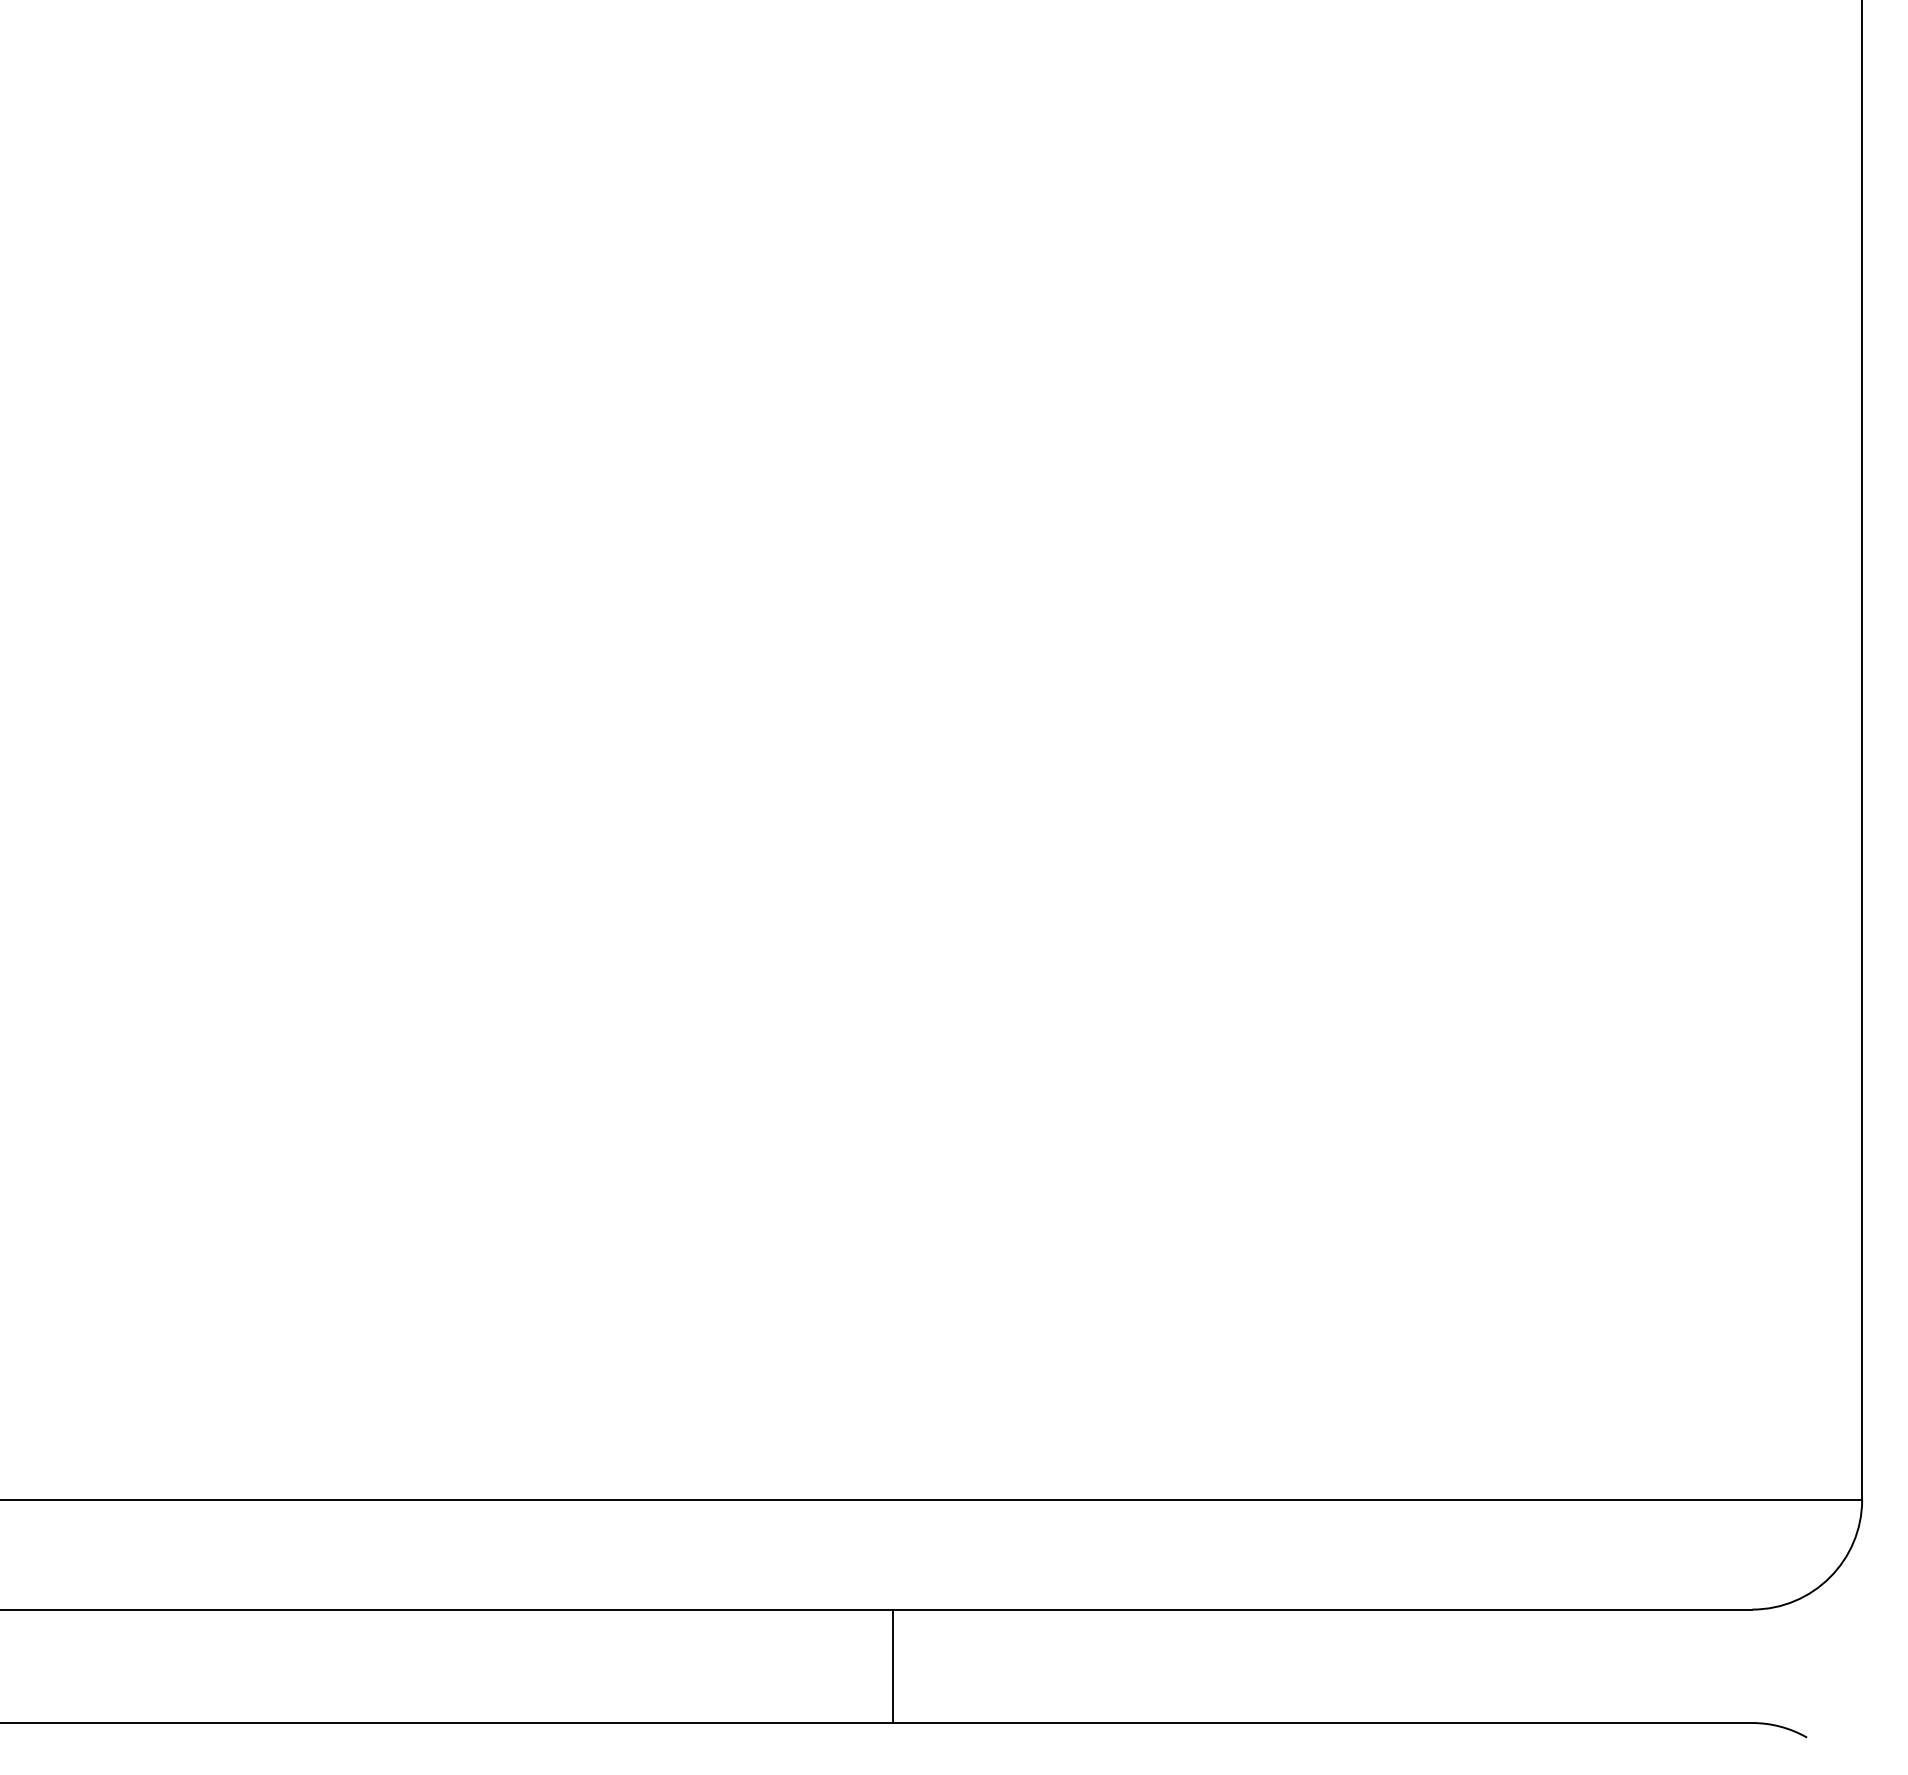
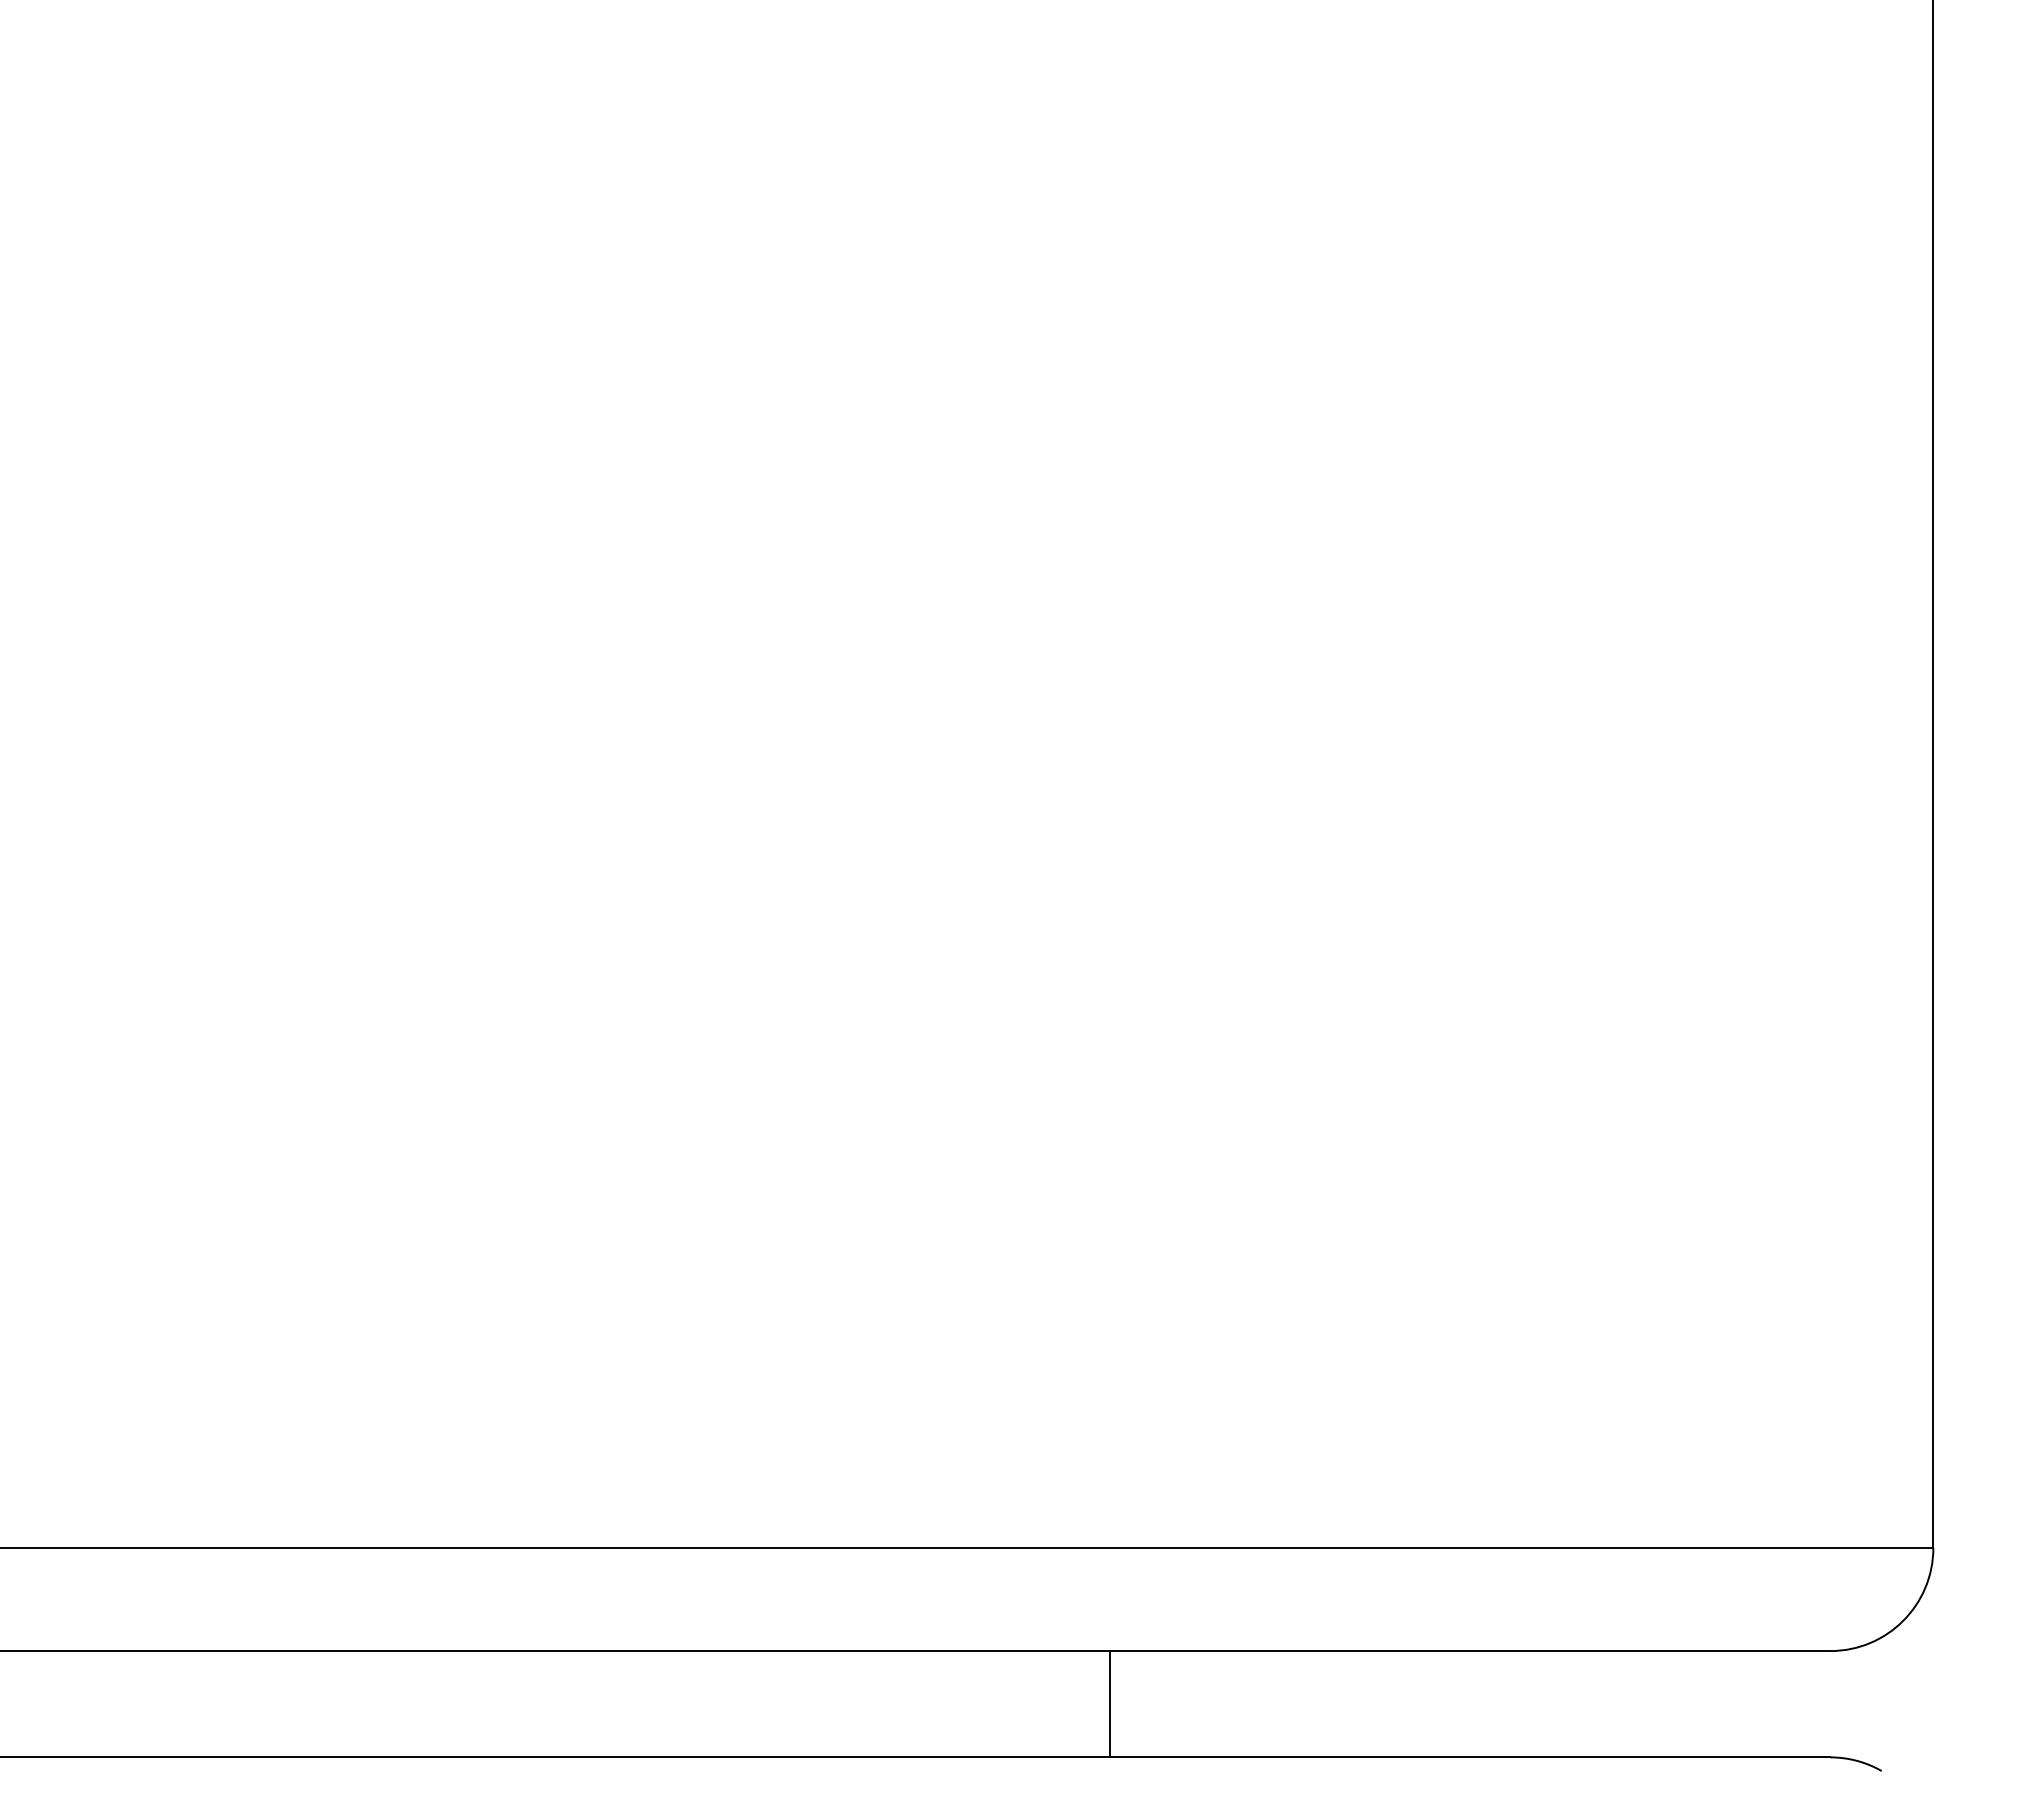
line: (893, 1666) -> (1110, 1704), moved

